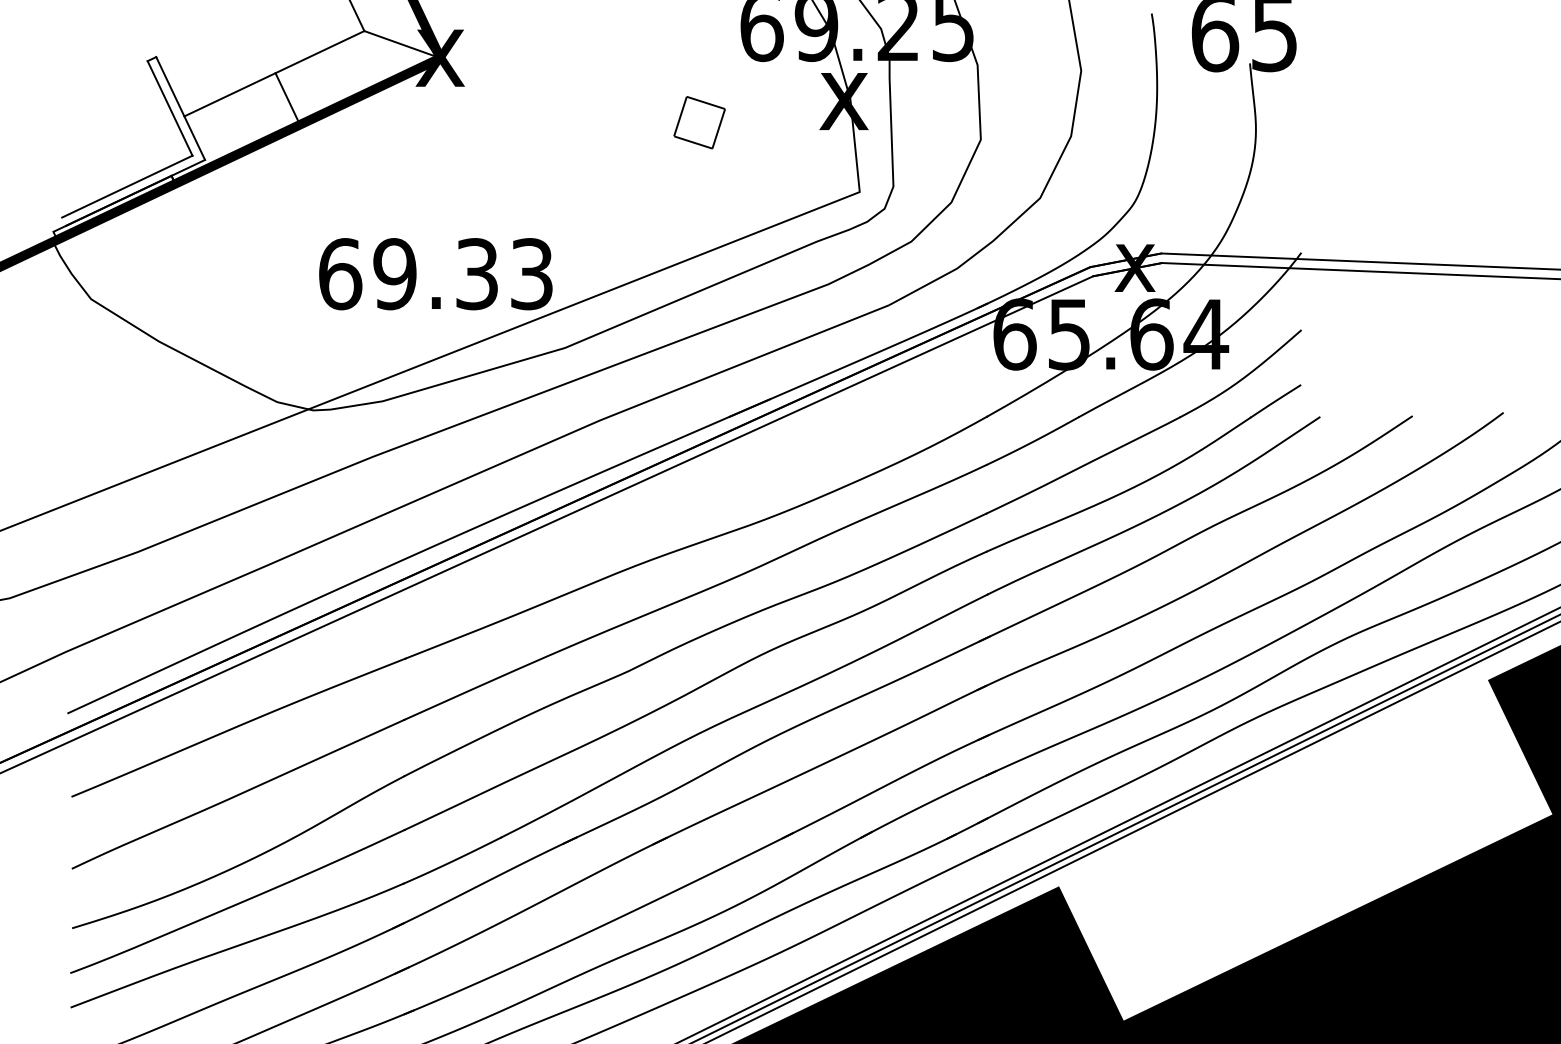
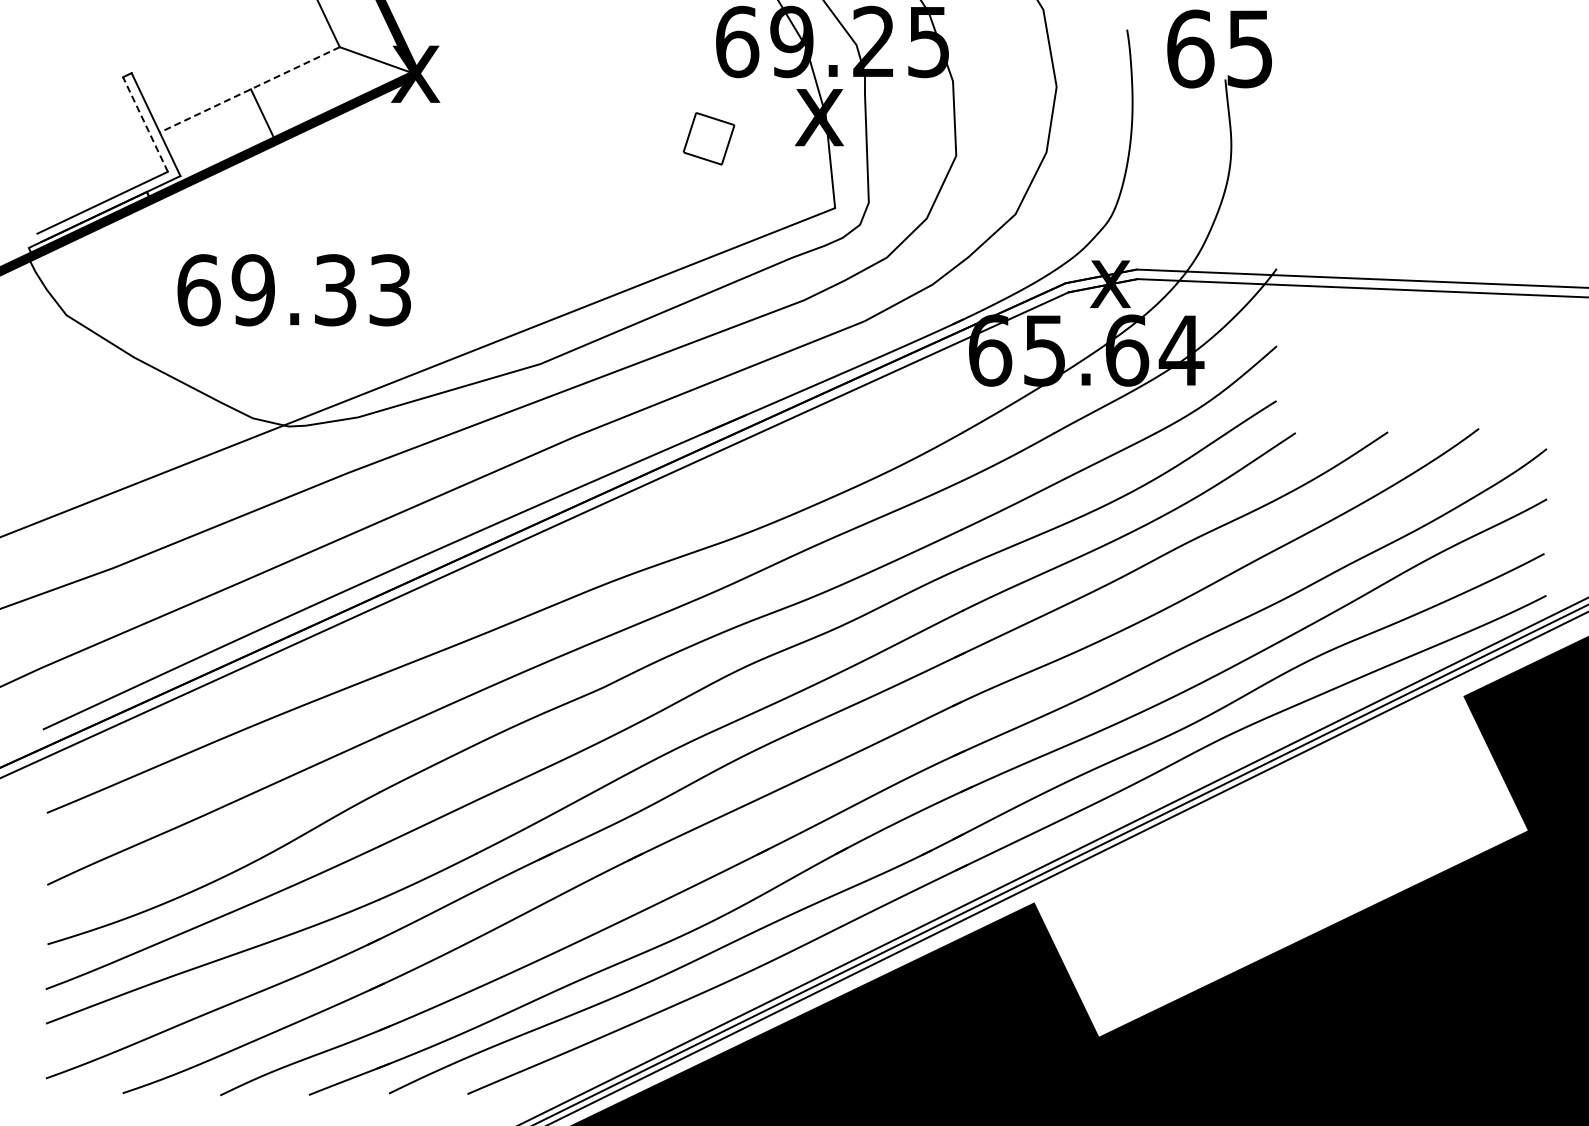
line: (274, 73) -> (249, 89), solid -> dashed
line: (170, 108) -> (145, 124), solid -> dashed
part: (699, 122) -> (708, 138), moved
text: (435, 274) -> (293, 290), moved

